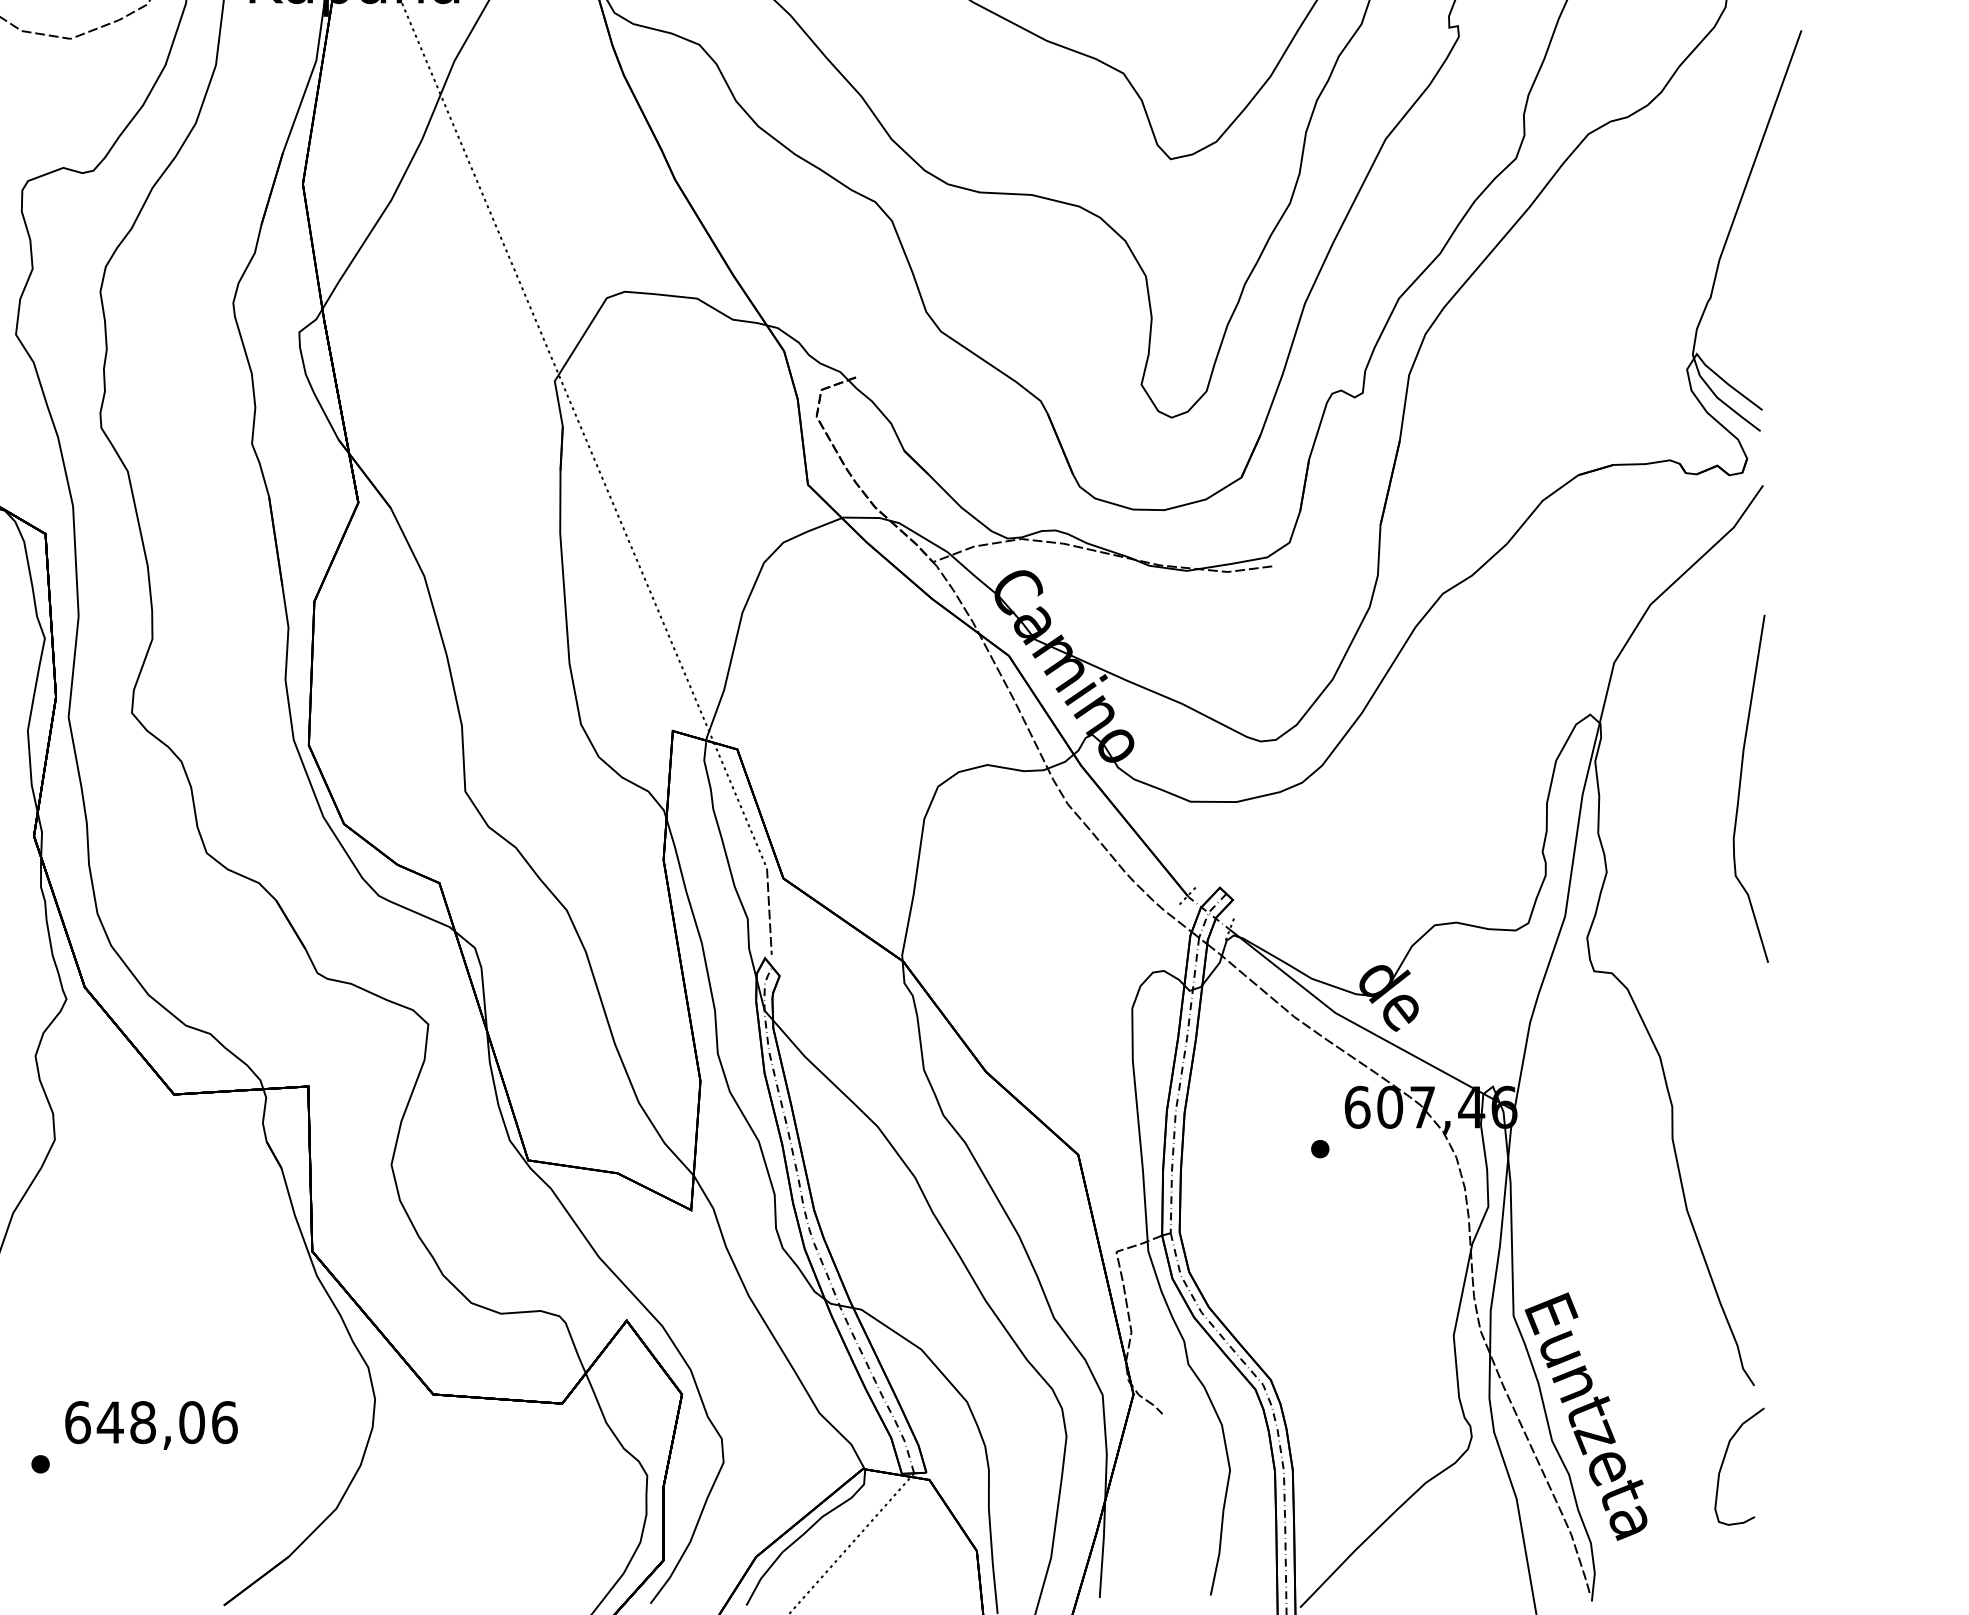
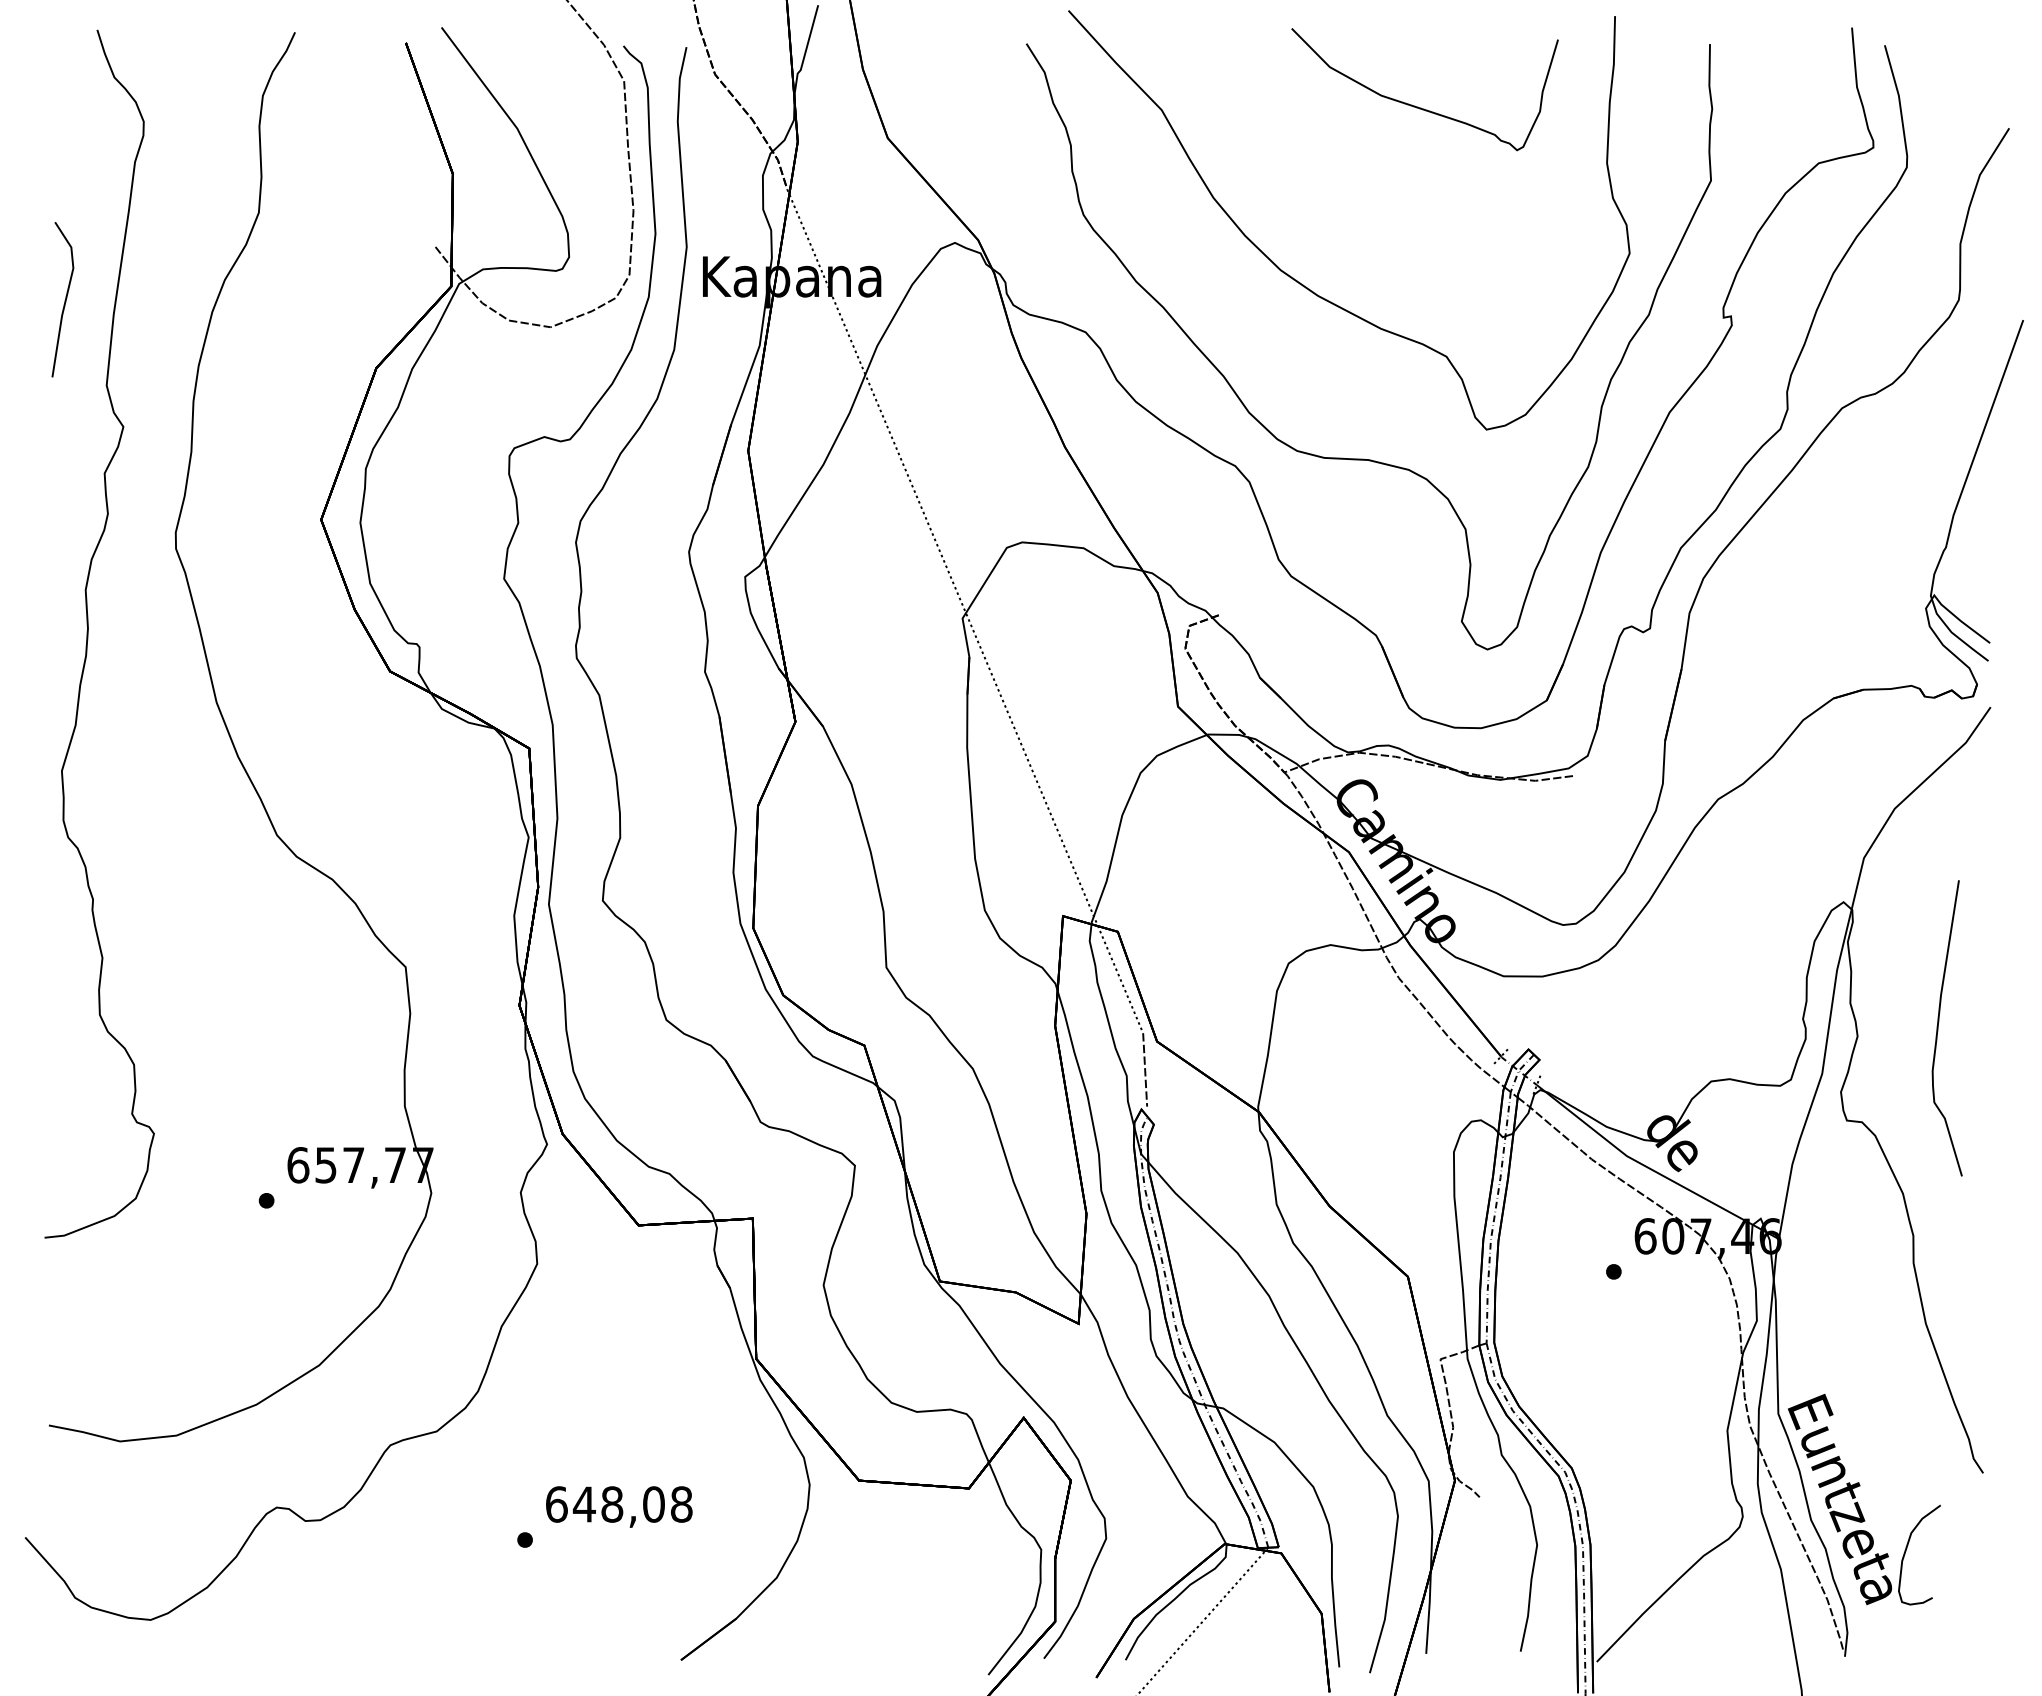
curve: (1740, 789) -> (1938, 1028), moved
text: (224, 1422) -> (681, 1504), 648,06 -> 648,08
curve: (1724, 1462) -> (1906, 1551), moved

